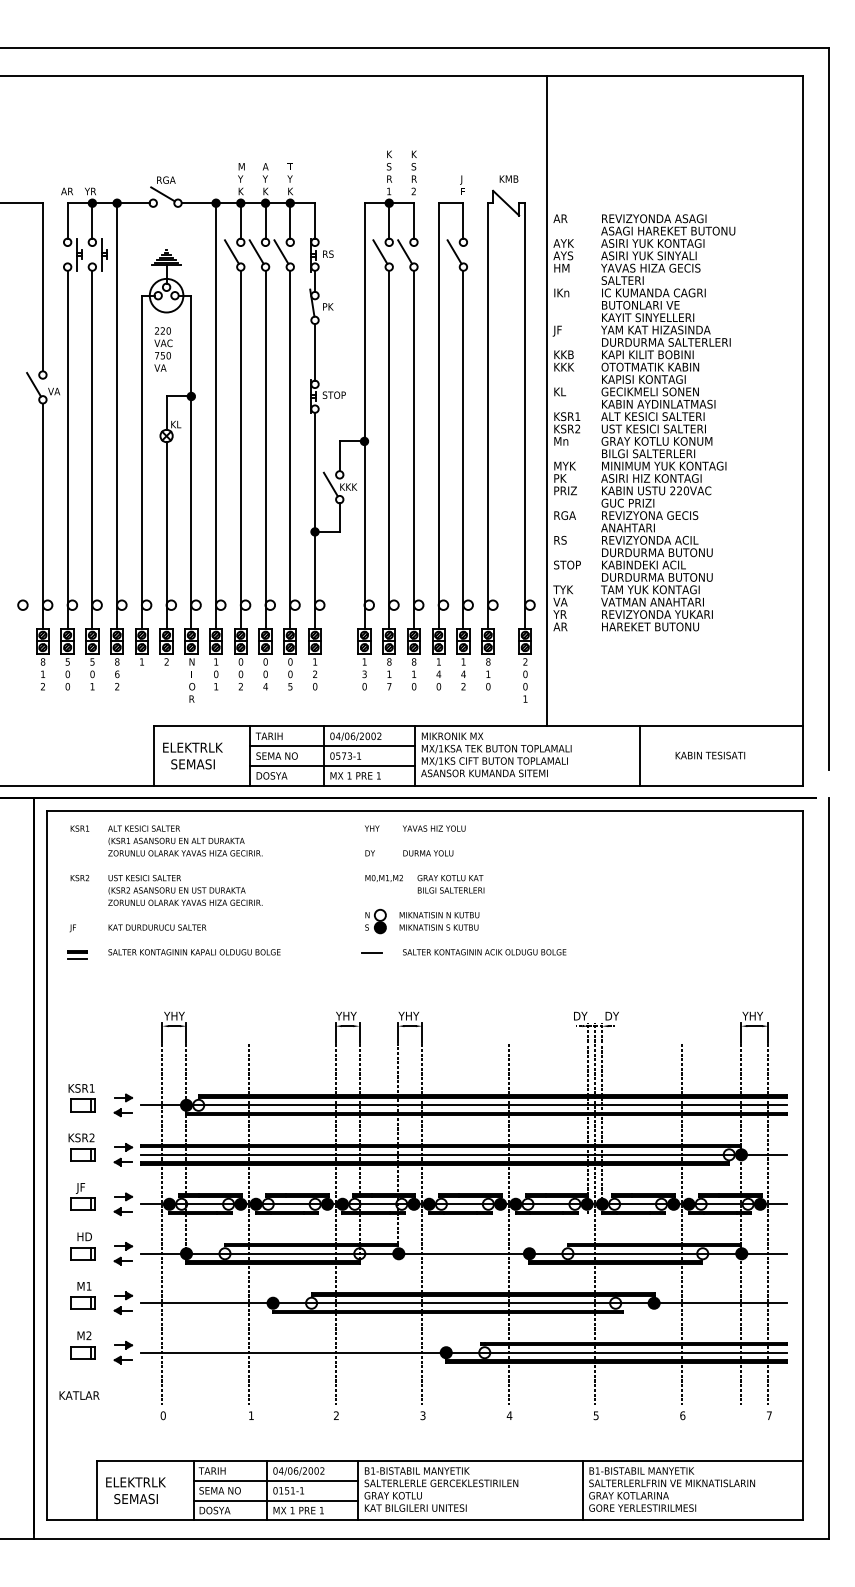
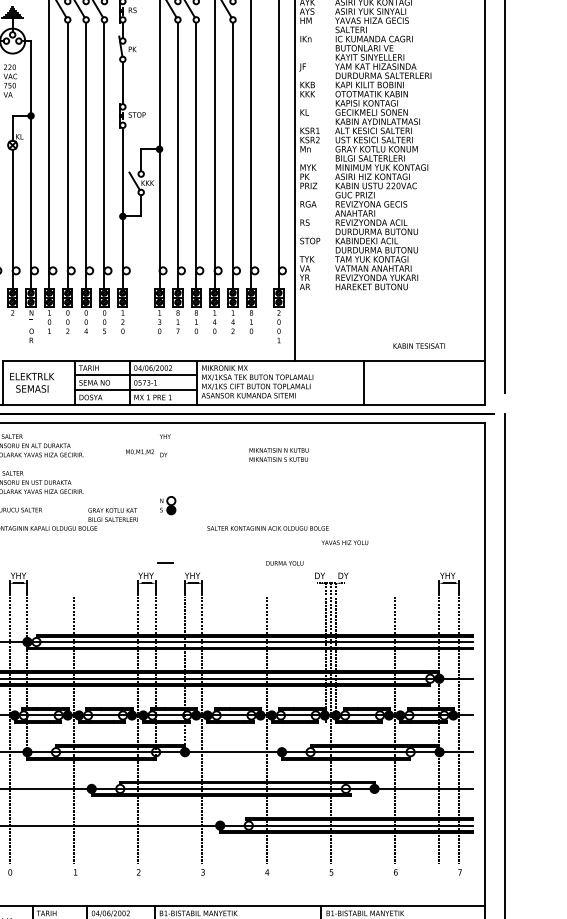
text: (710, 755) -> (419, 346), moved
text: (433, 828) -> (344, 542), moved
text: (428, 853) -> (284, 563), moved
text: (383, 878) -> (139, 452), moved
text: (450, 884) -> (112, 515), moved
text: (439, 921) -> (279, 455), moved
line: (371, 952) -> (164, 562), moved
text: (484, 952) -> (267, 528), moved

